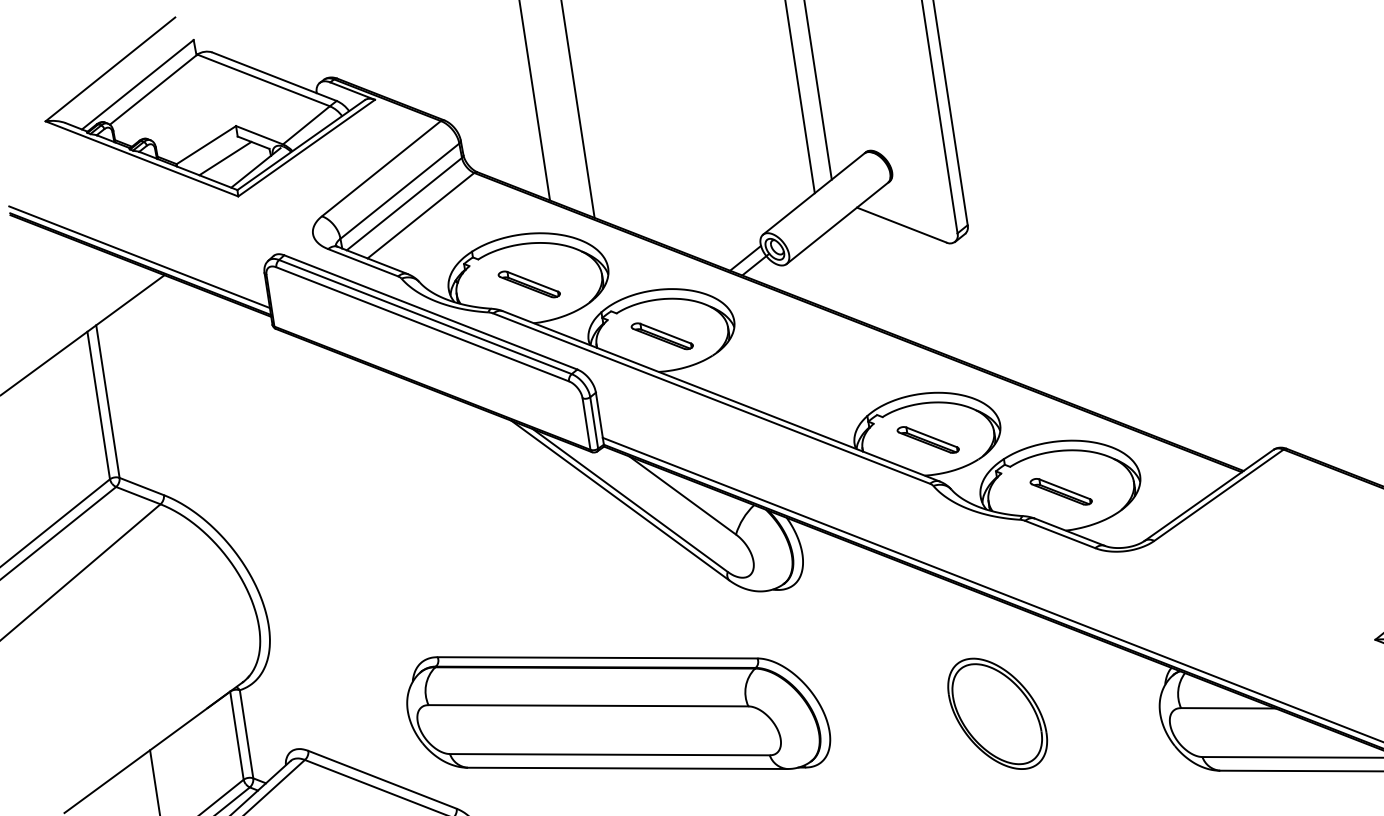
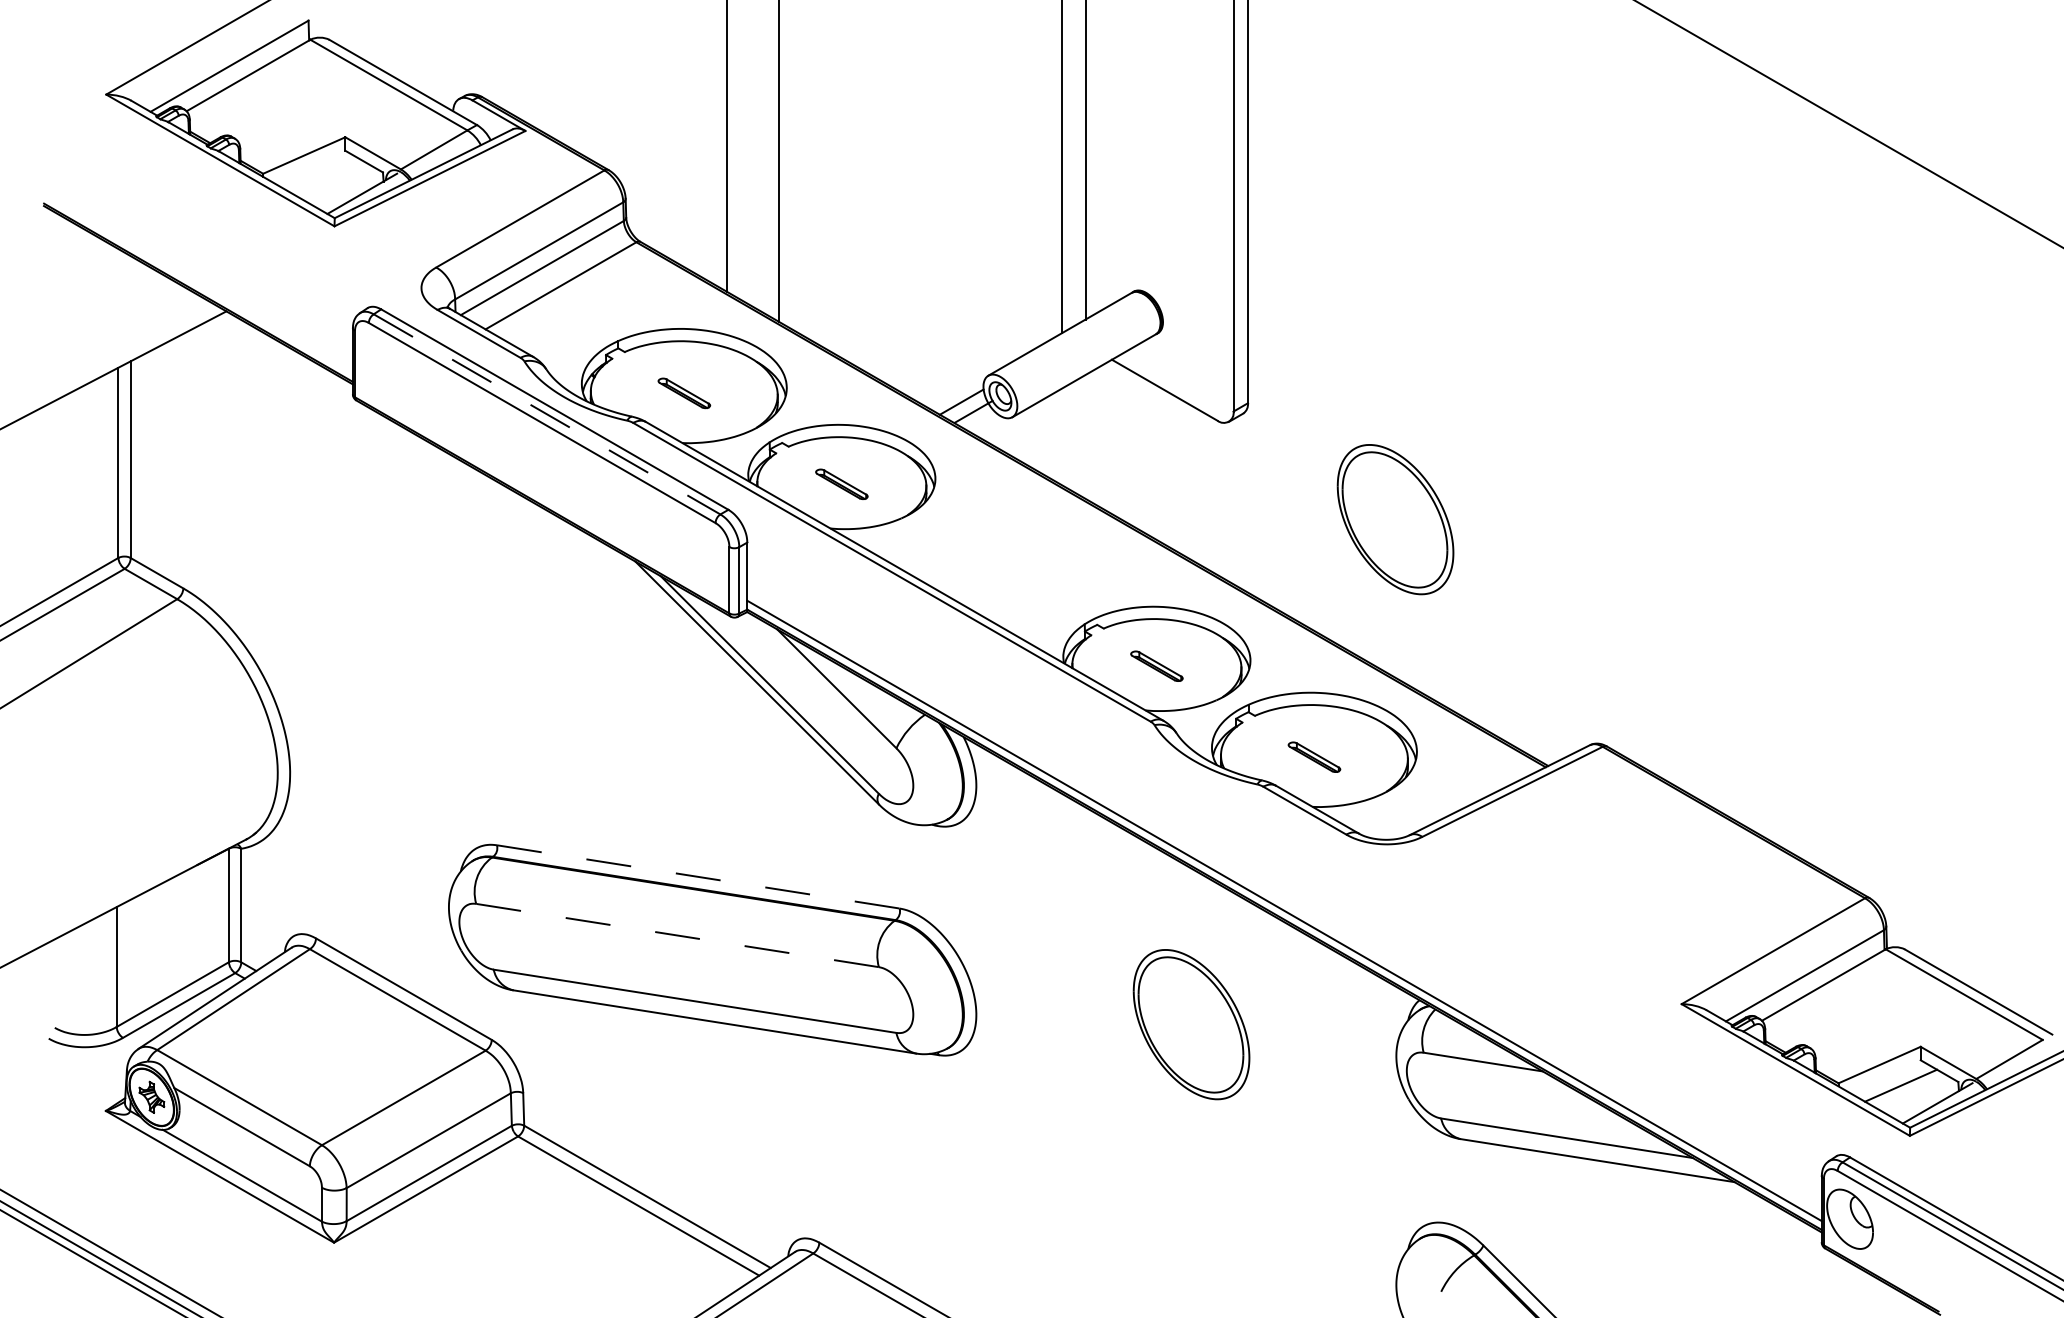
line: (225, 158) -> (325, 176), removed
line: (139, 256) -> (198, 283), removed
part: (529, 284) -> (684, 393), size x0.7
part: (1095, 297) -> (1395, 519), added
line: (425, 317) -> (547, 414), solid -> dashed
part: (662, 336) -> (841, 484), size x0.7
part: (927, 440) -> (1156, 666), size x0.7
part: (1061, 492) -> (1314, 757), size x0.7
line: (597, 657) -> (698, 876), solid -> dashed
line: (588, 705) -> (677, 935), solid -> dashed

